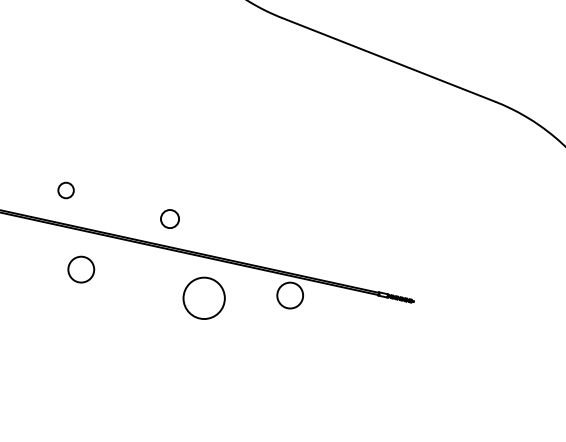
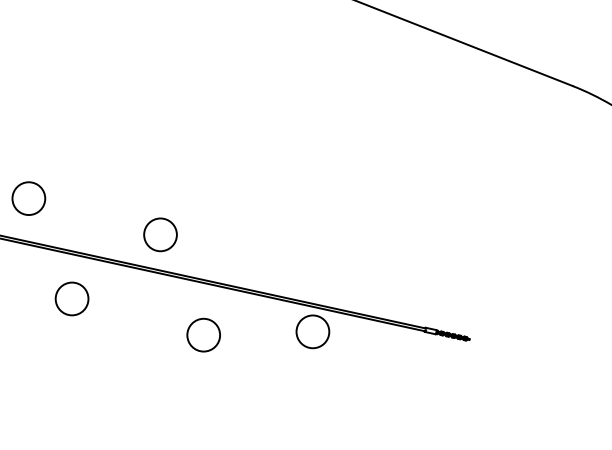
circle: (65, 190) -> (27, 198), size x1.67
circle: (169, 218) -> (159, 234), size x1.43
circle: (81, 269) -> (72, 298), moved
circle: (203, 297) -> (202, 334), size x0.62

